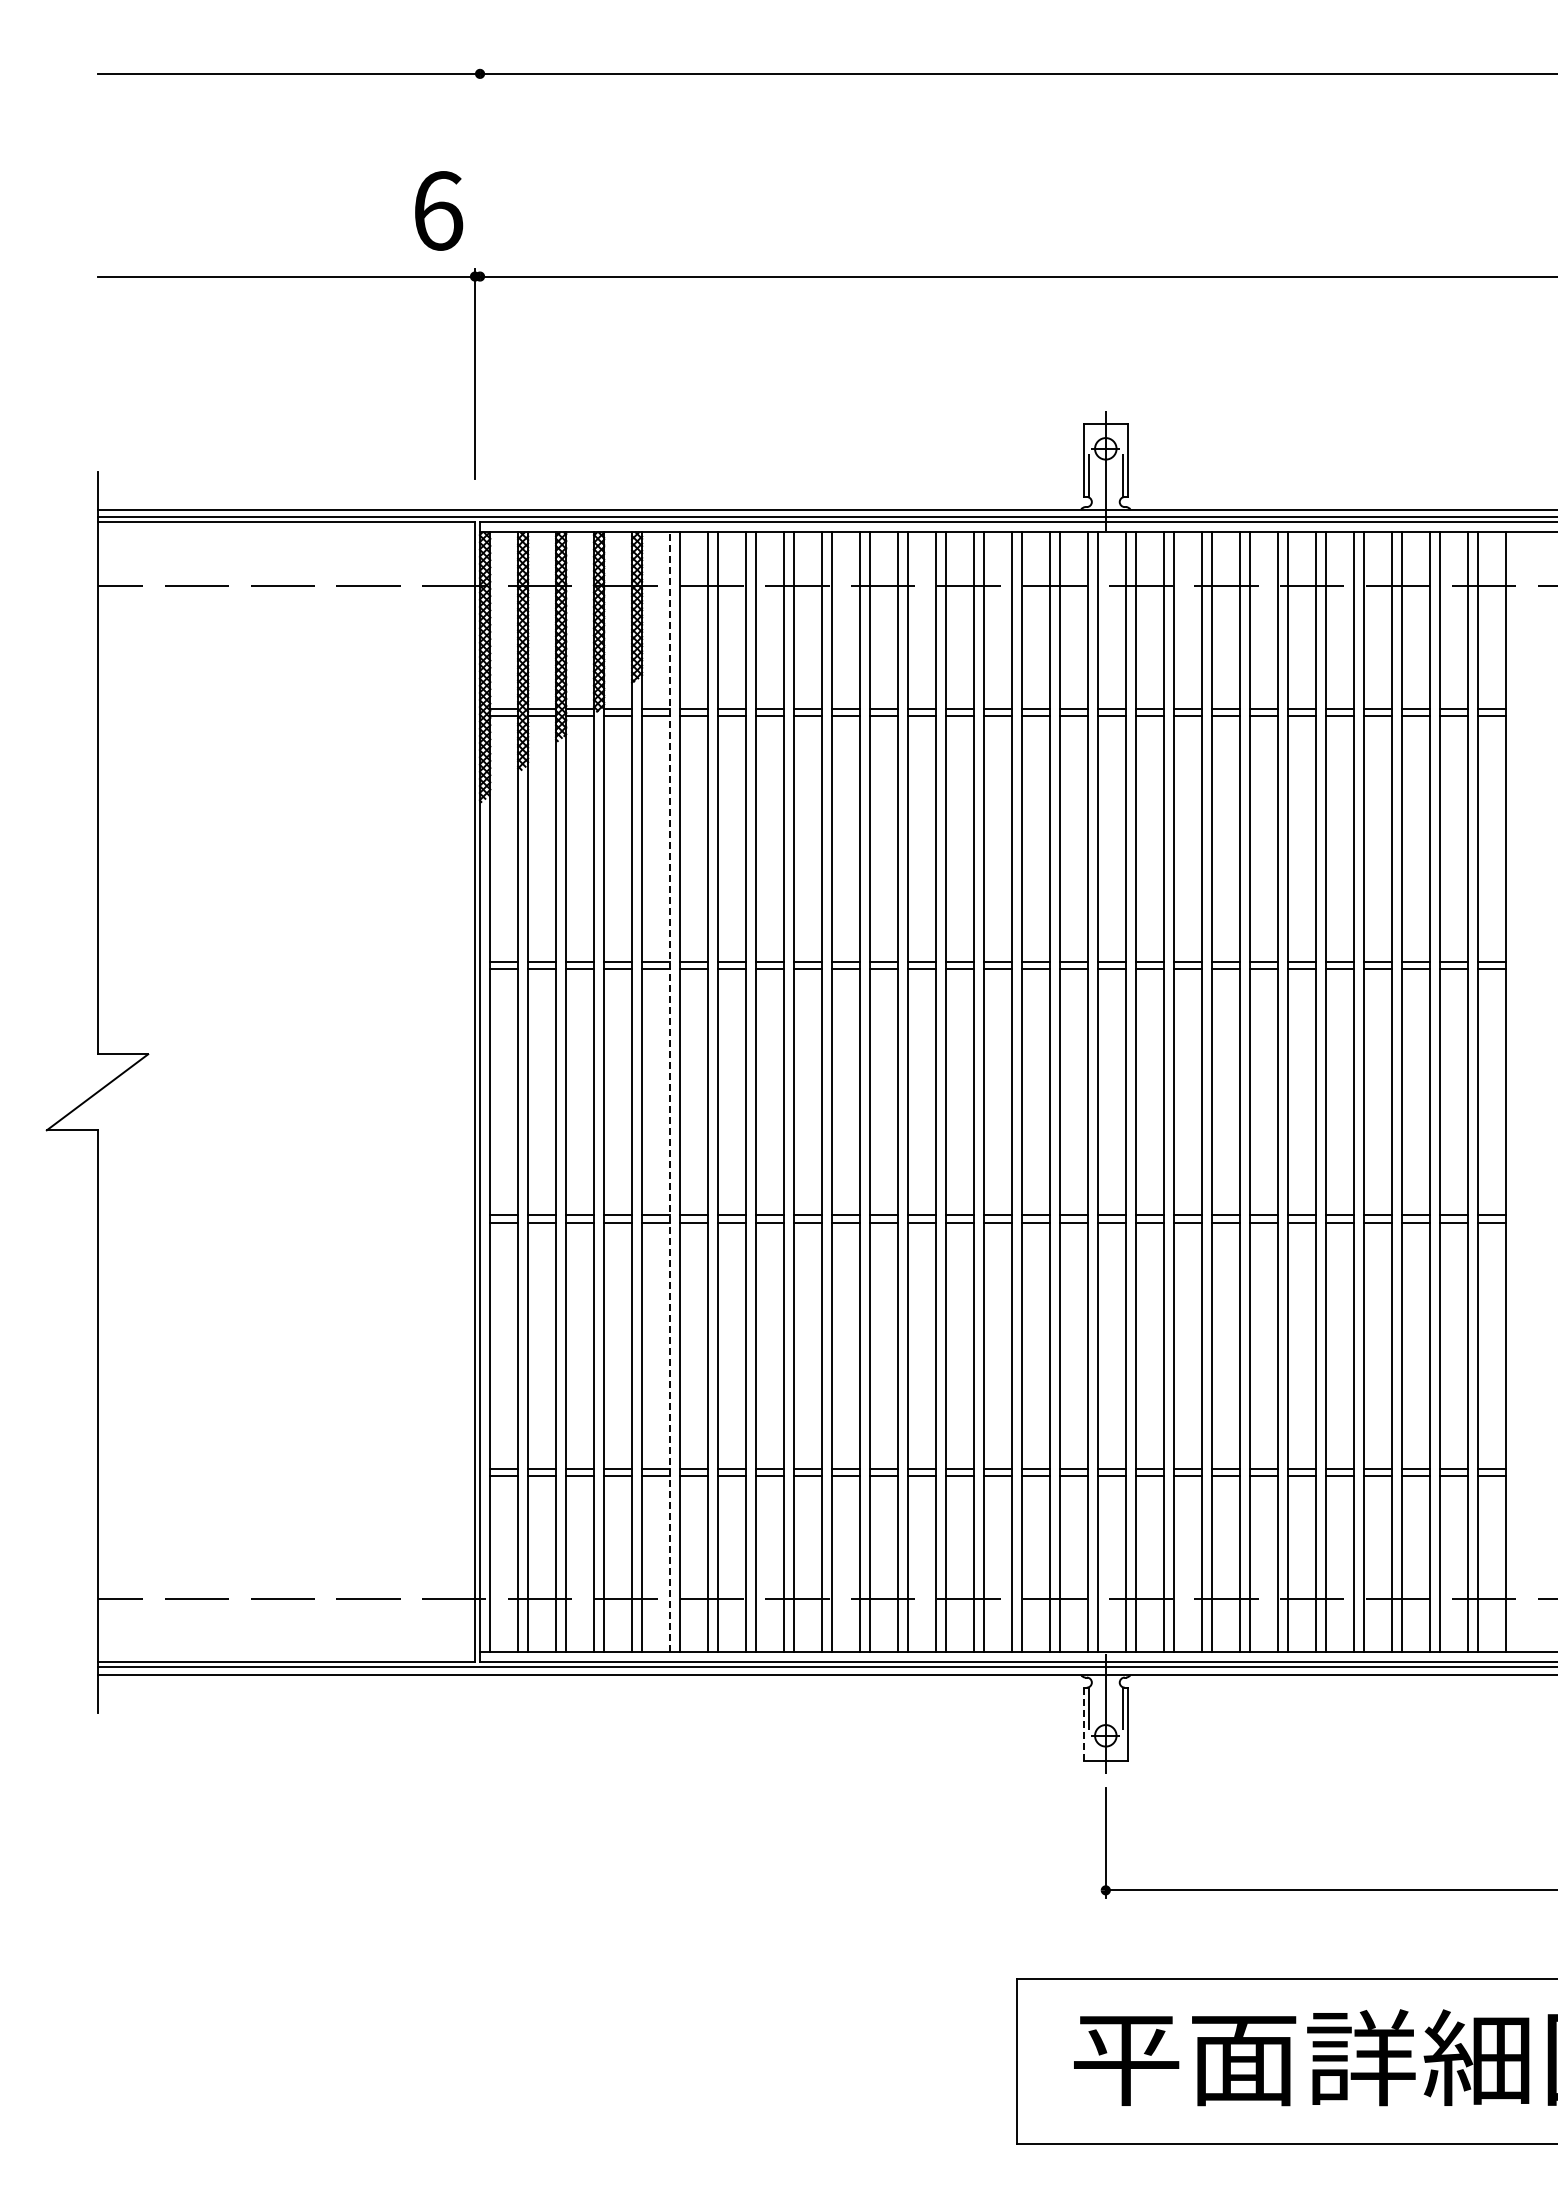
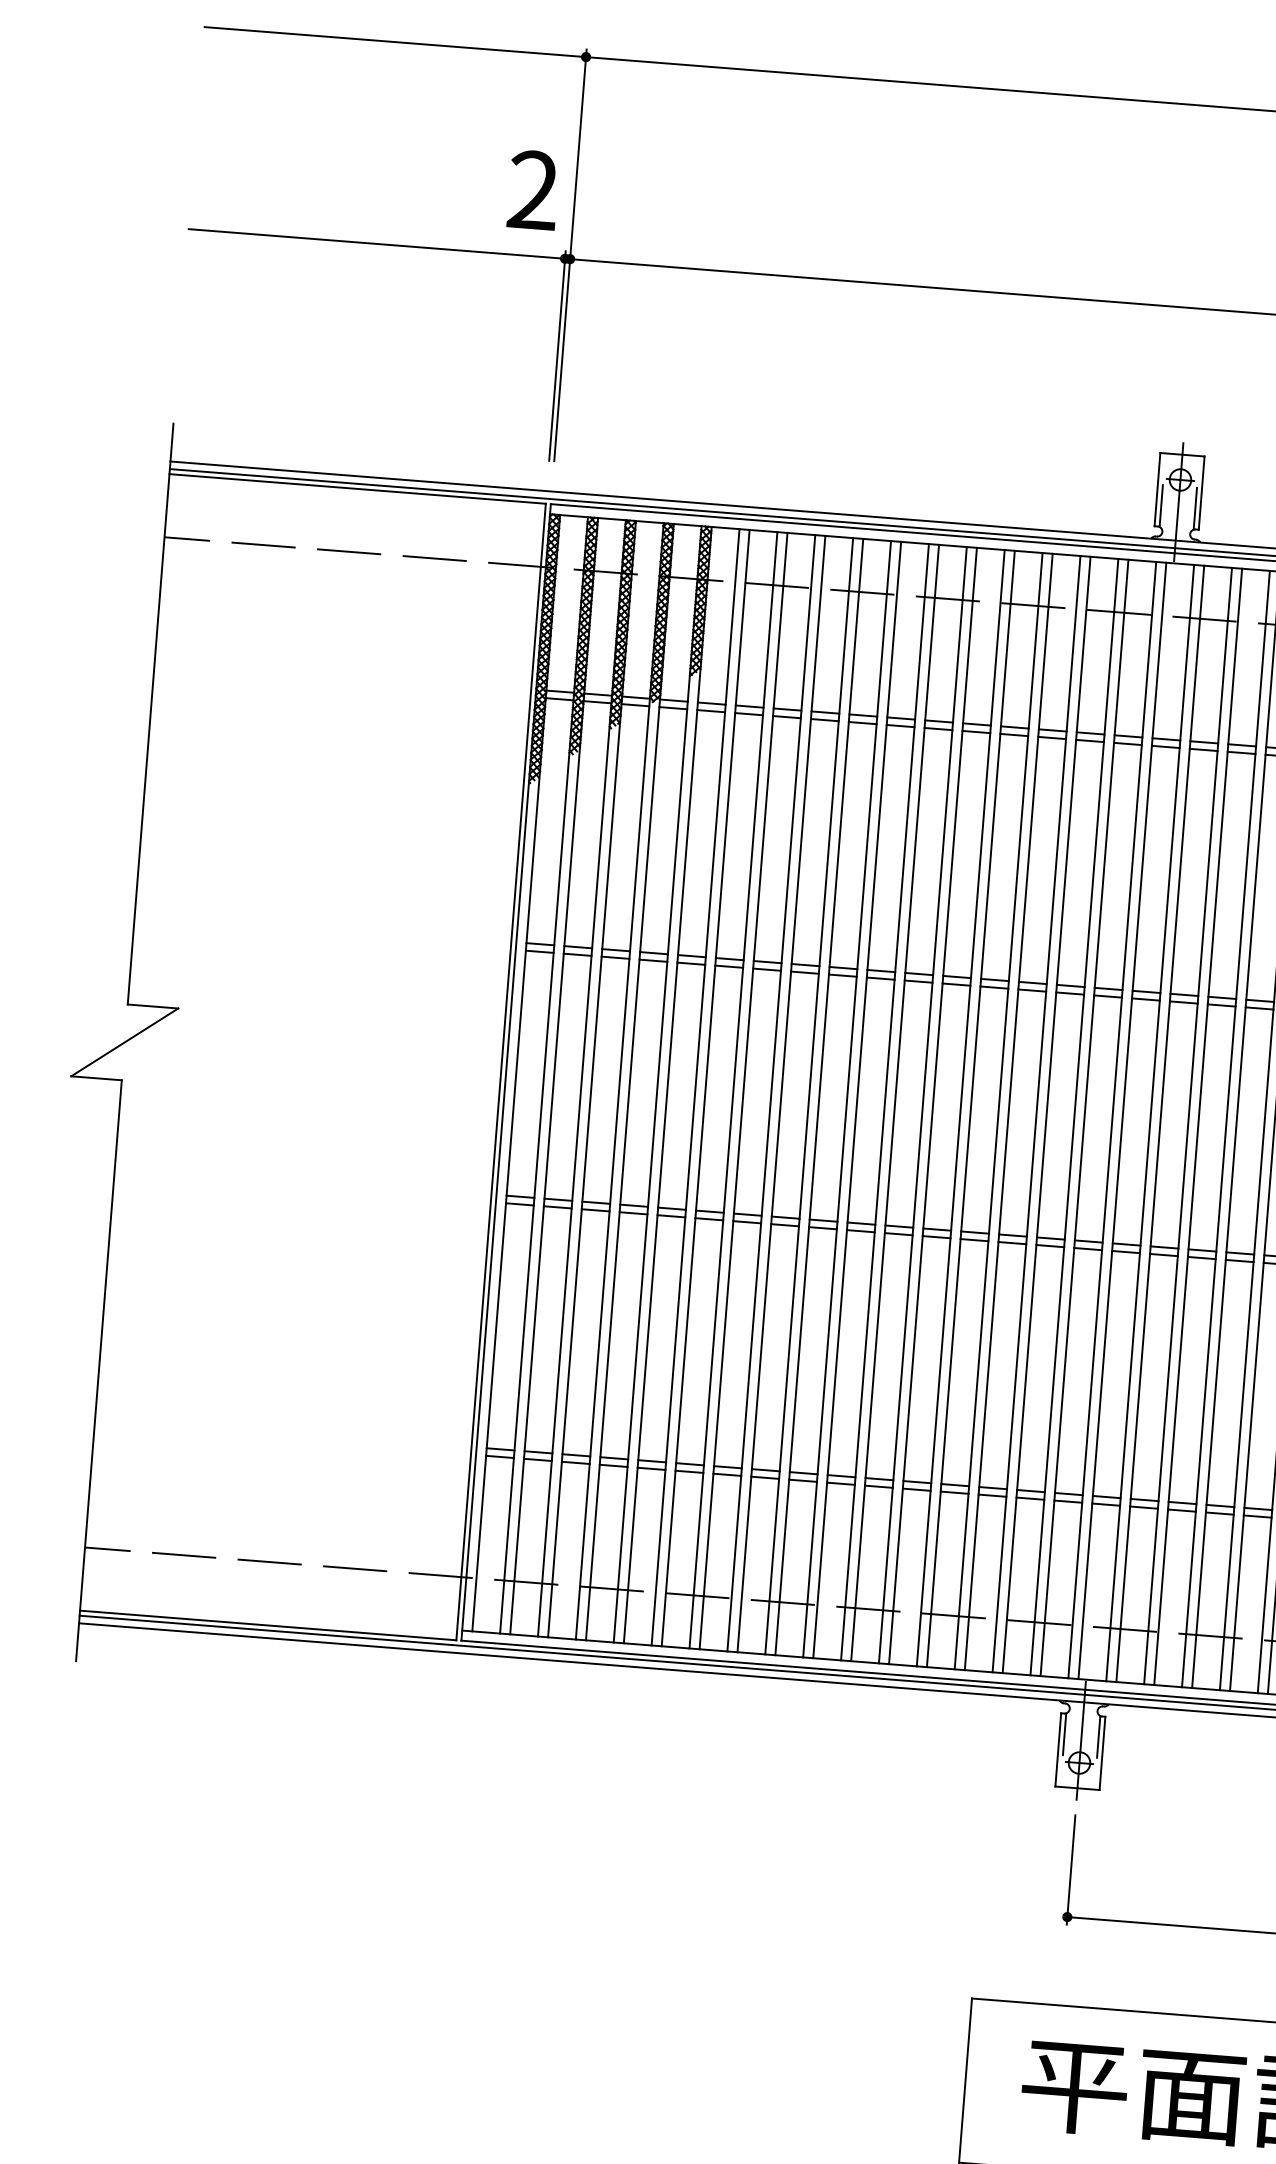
text: (438, 210) -> (533, 190), 6 -> 2
line: (480, 272) -> (570, 255), added
line: (670, 1092) -> (695, 1087), dashed -> solid
line: (1083, 1724) -> (1058, 1749), dashed -> solid

